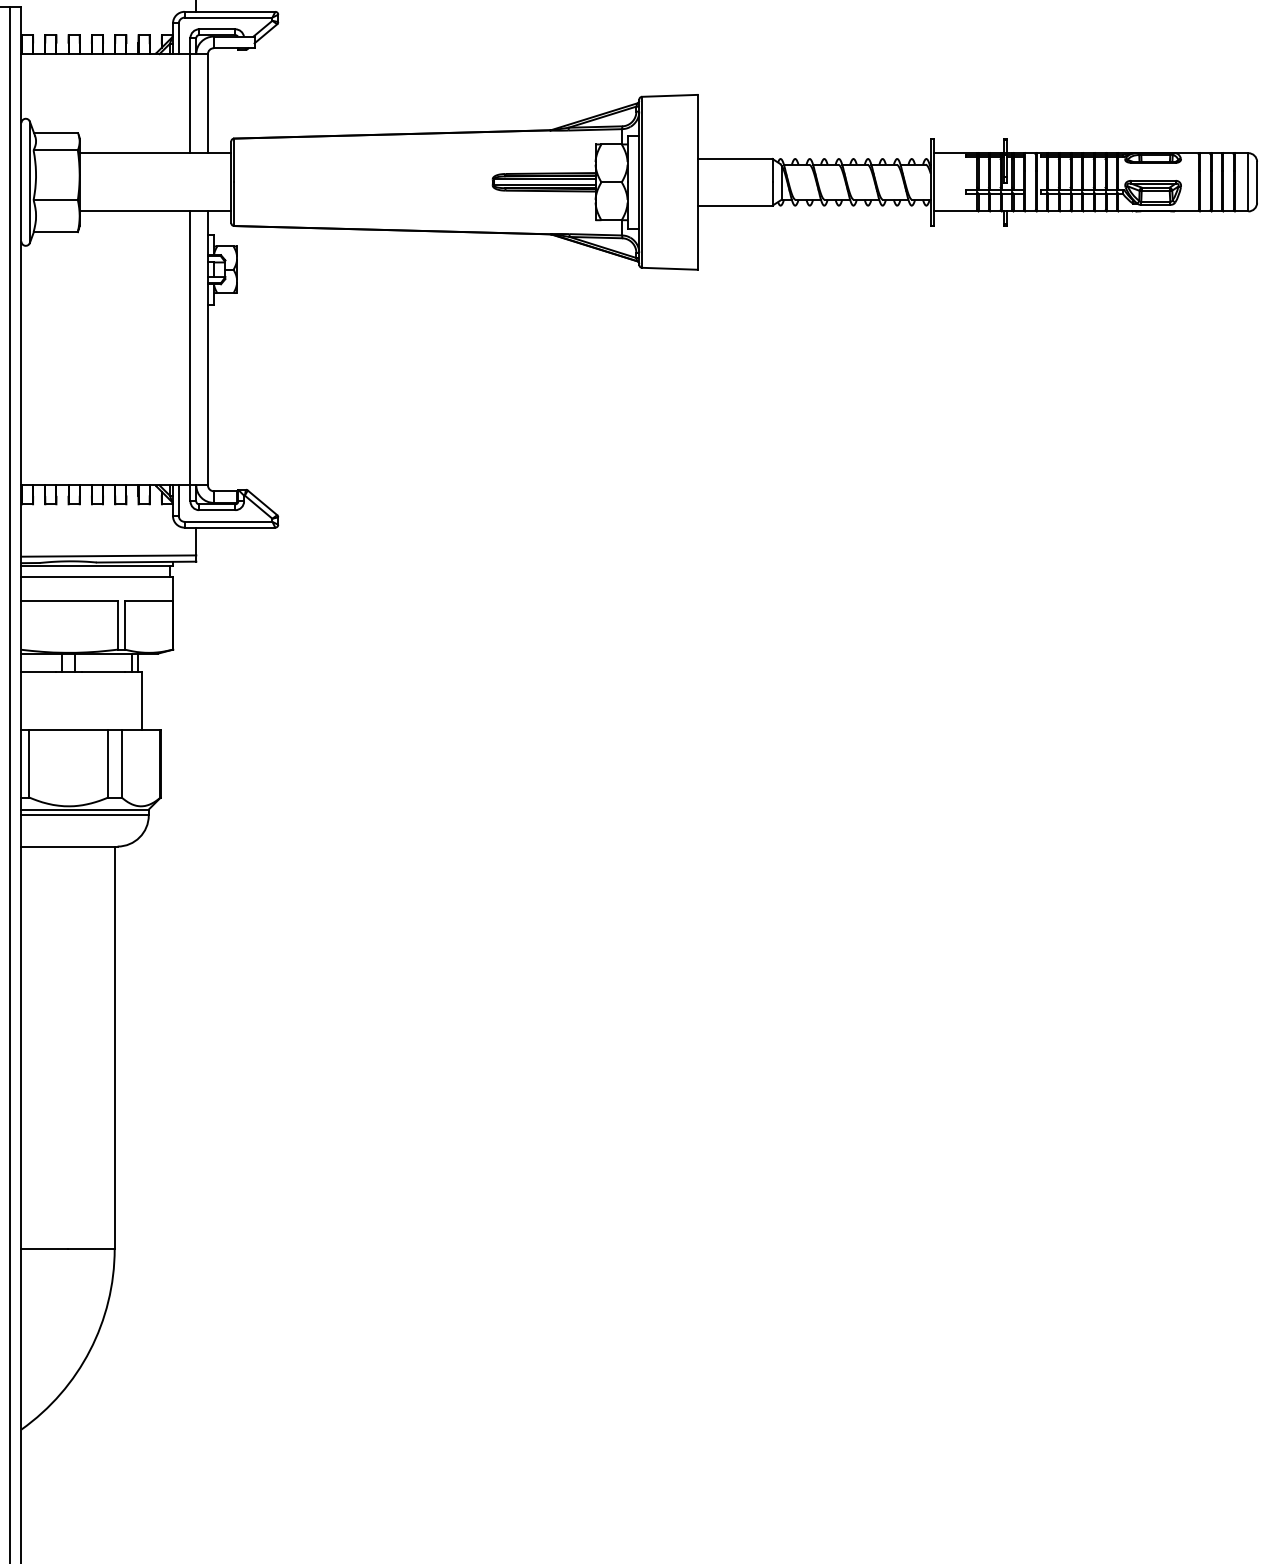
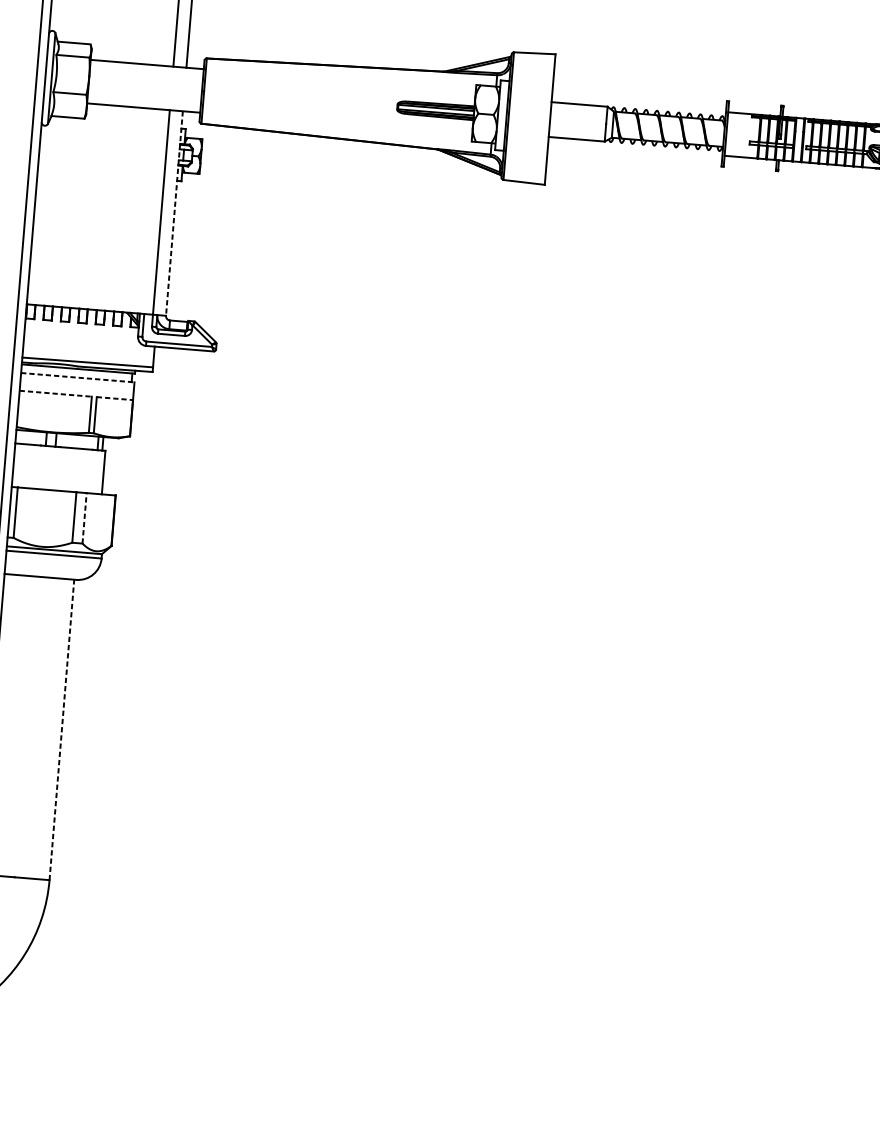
line: (207, 348) -> (174, 213), solid -> dashed
line: (97, 577) -> (77, 377), solid -> dashed
line: (70, 601) -> (56, 394), solid -> dashed
line: (149, 601) -> (115, 398), solid -> dashed
line: (121, 763) -> (84, 518), solid -> dashed
line: (114, 1047) -> (61, 729), solid -> dashed

